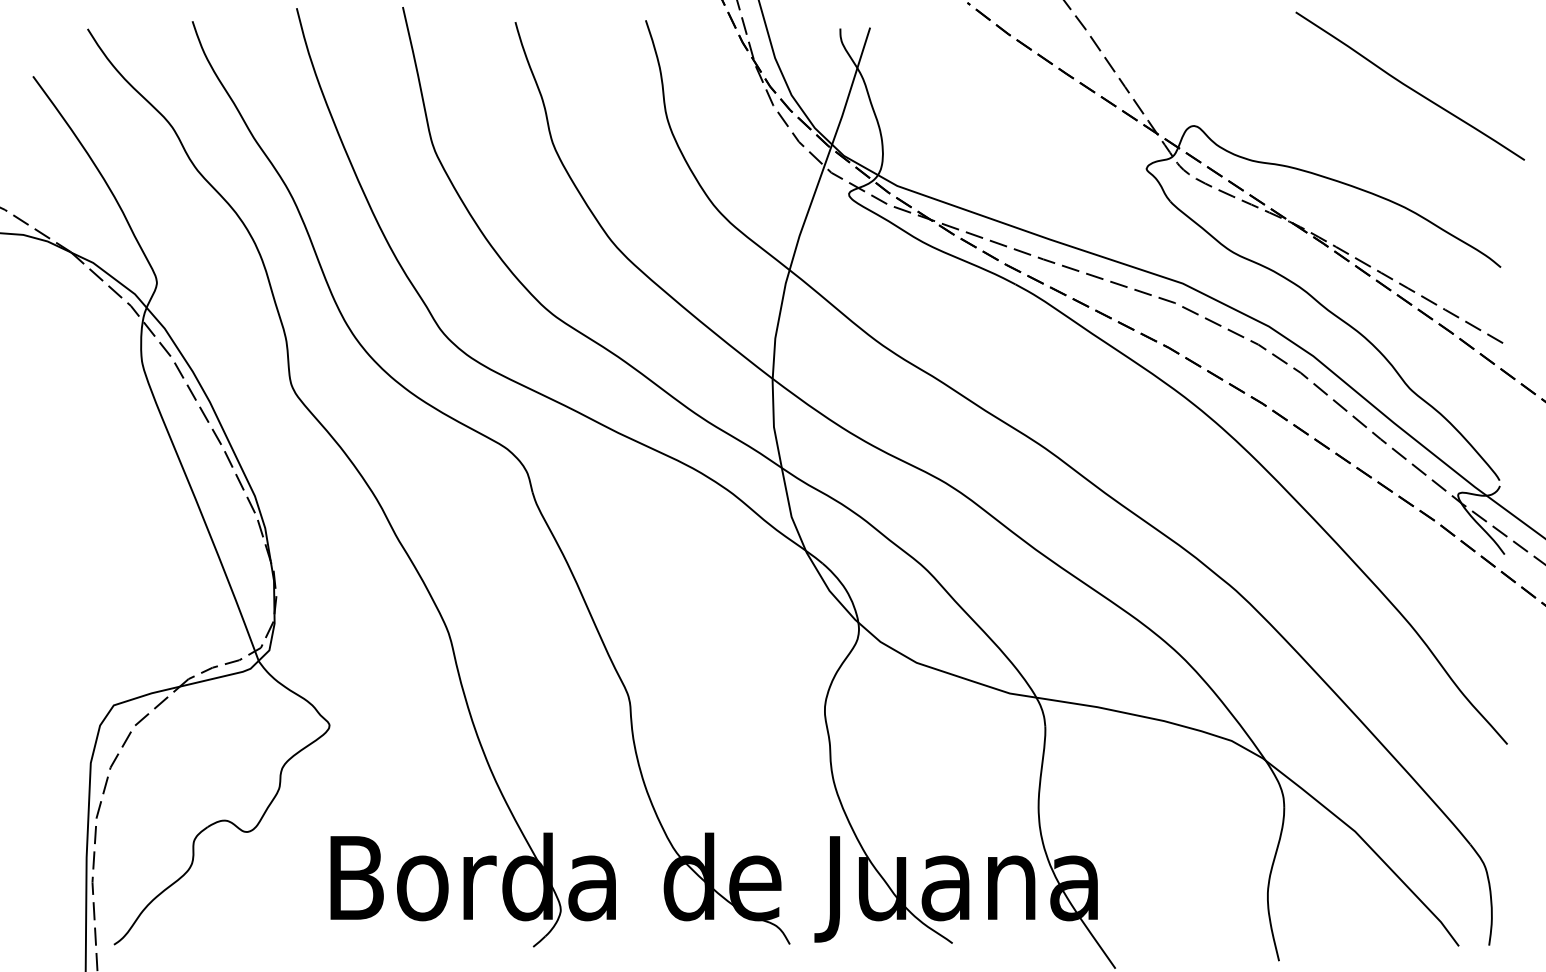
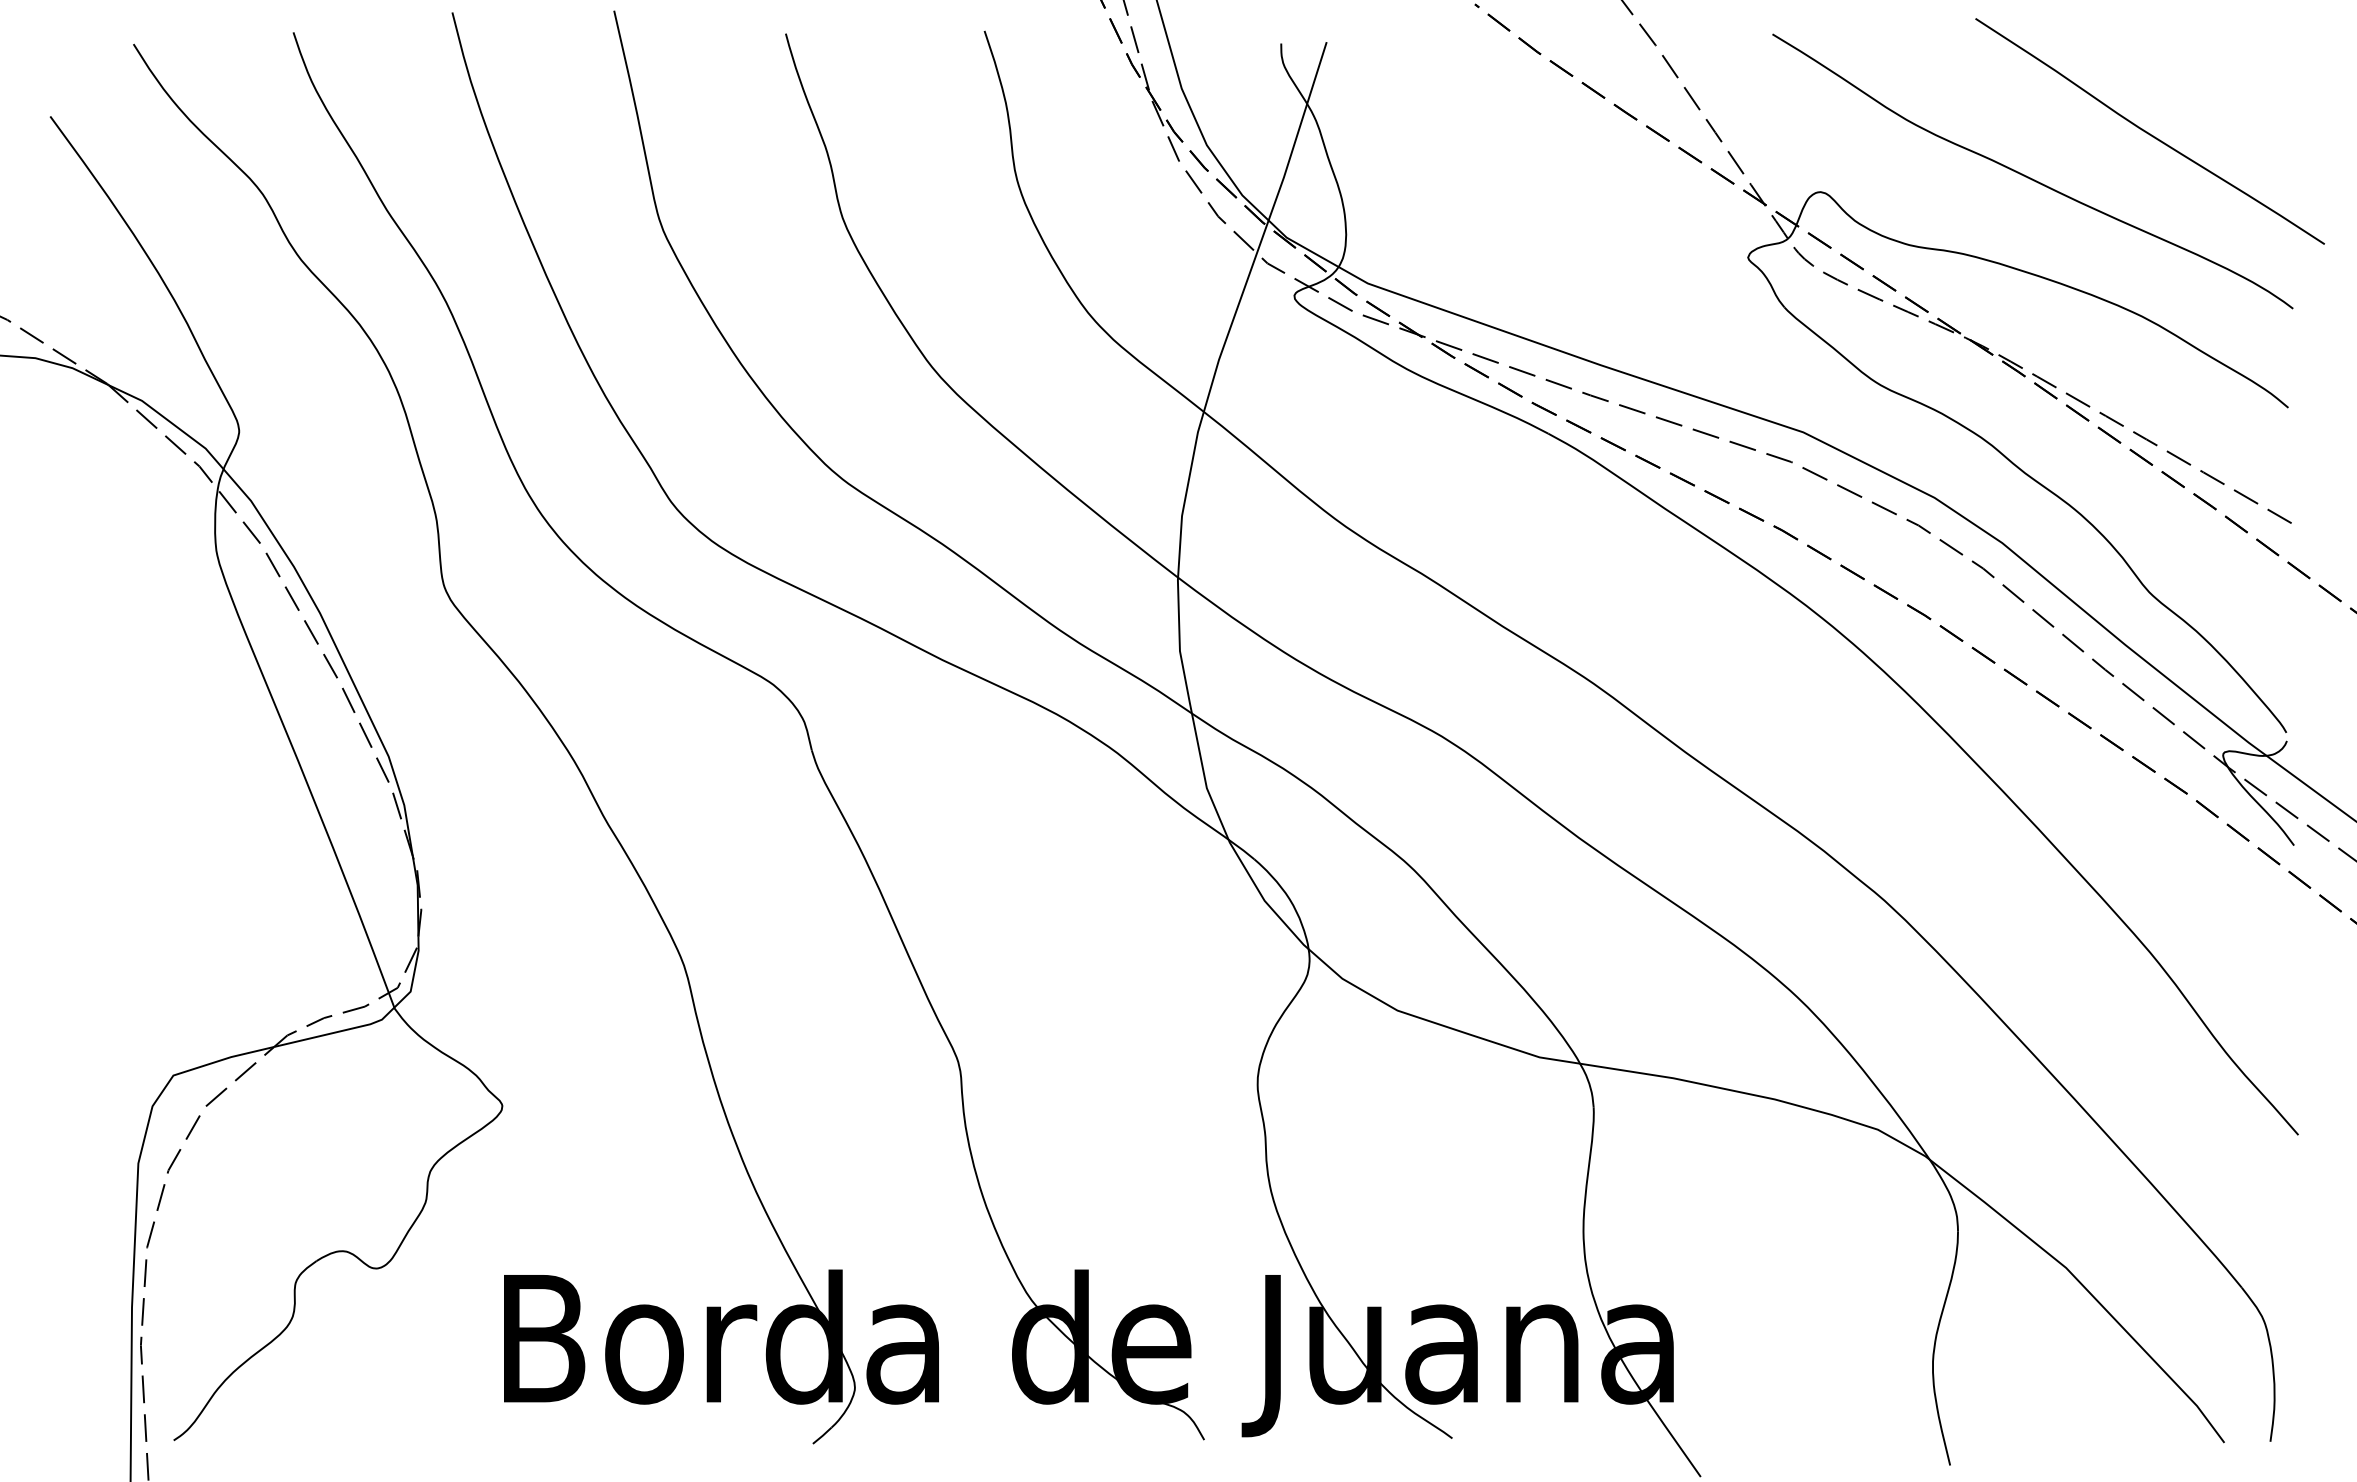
curve: (1332, 116) -> (2031, 177), added

